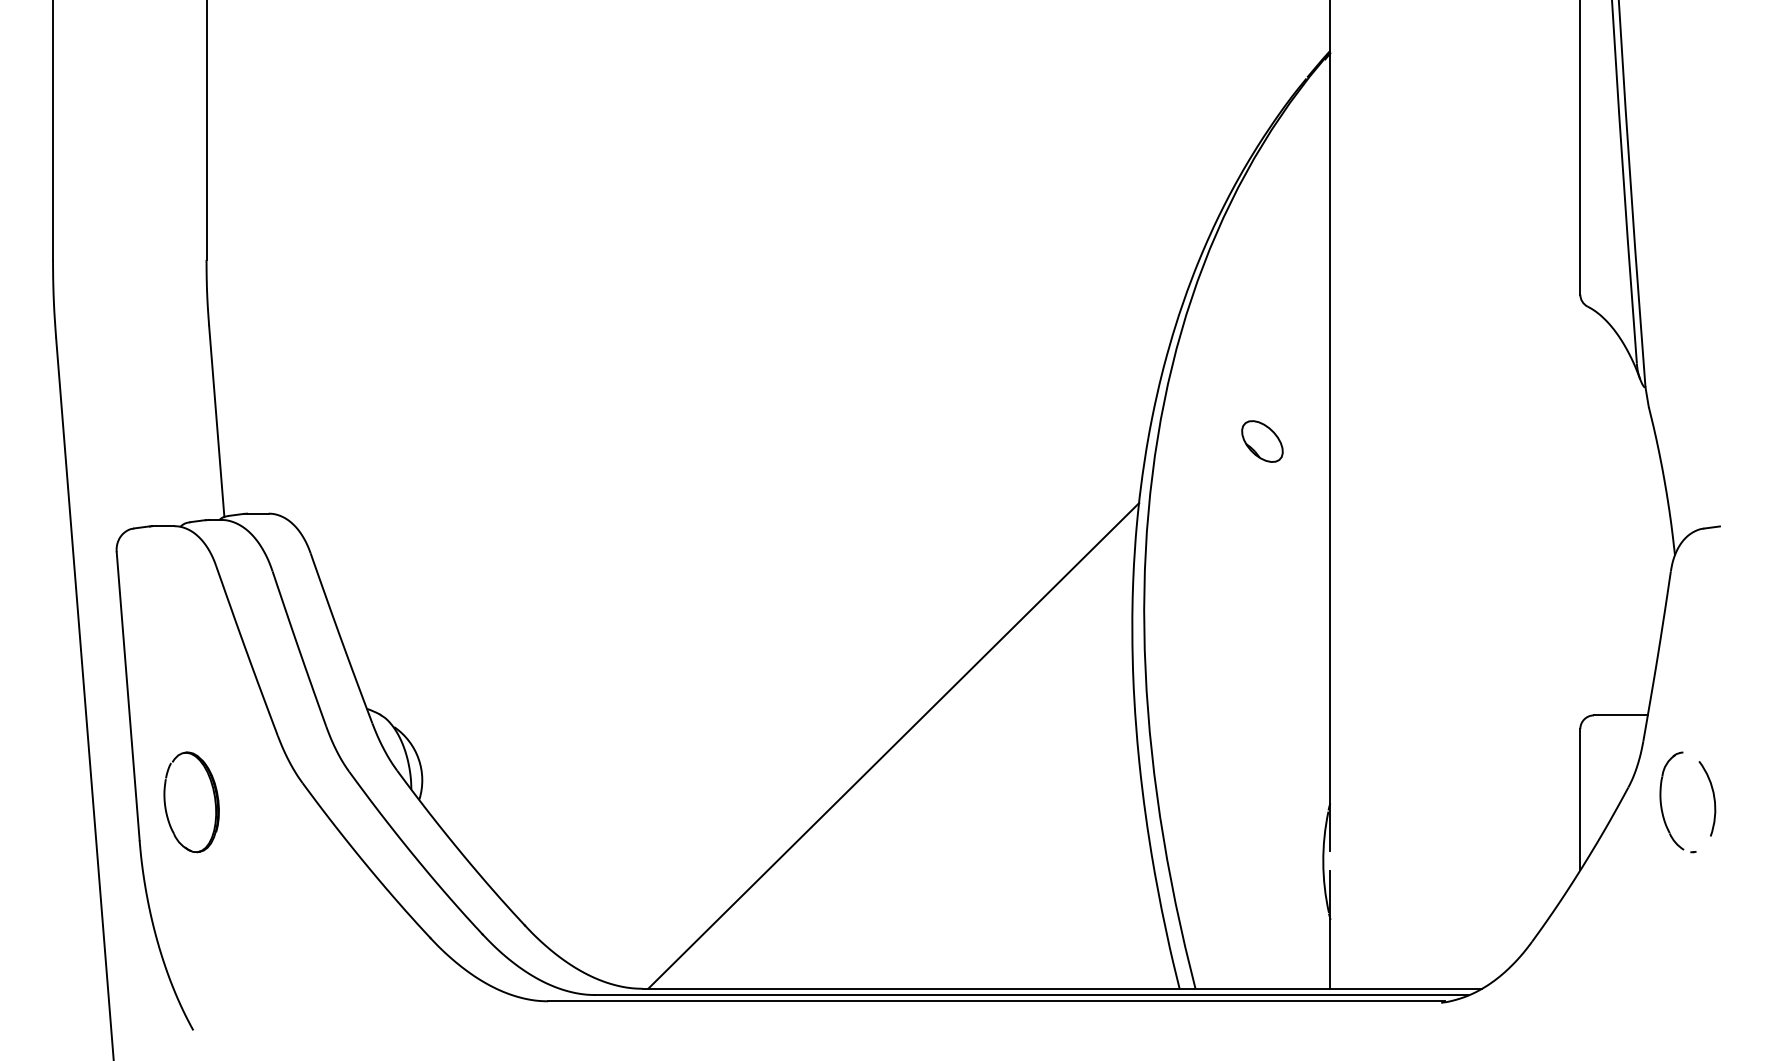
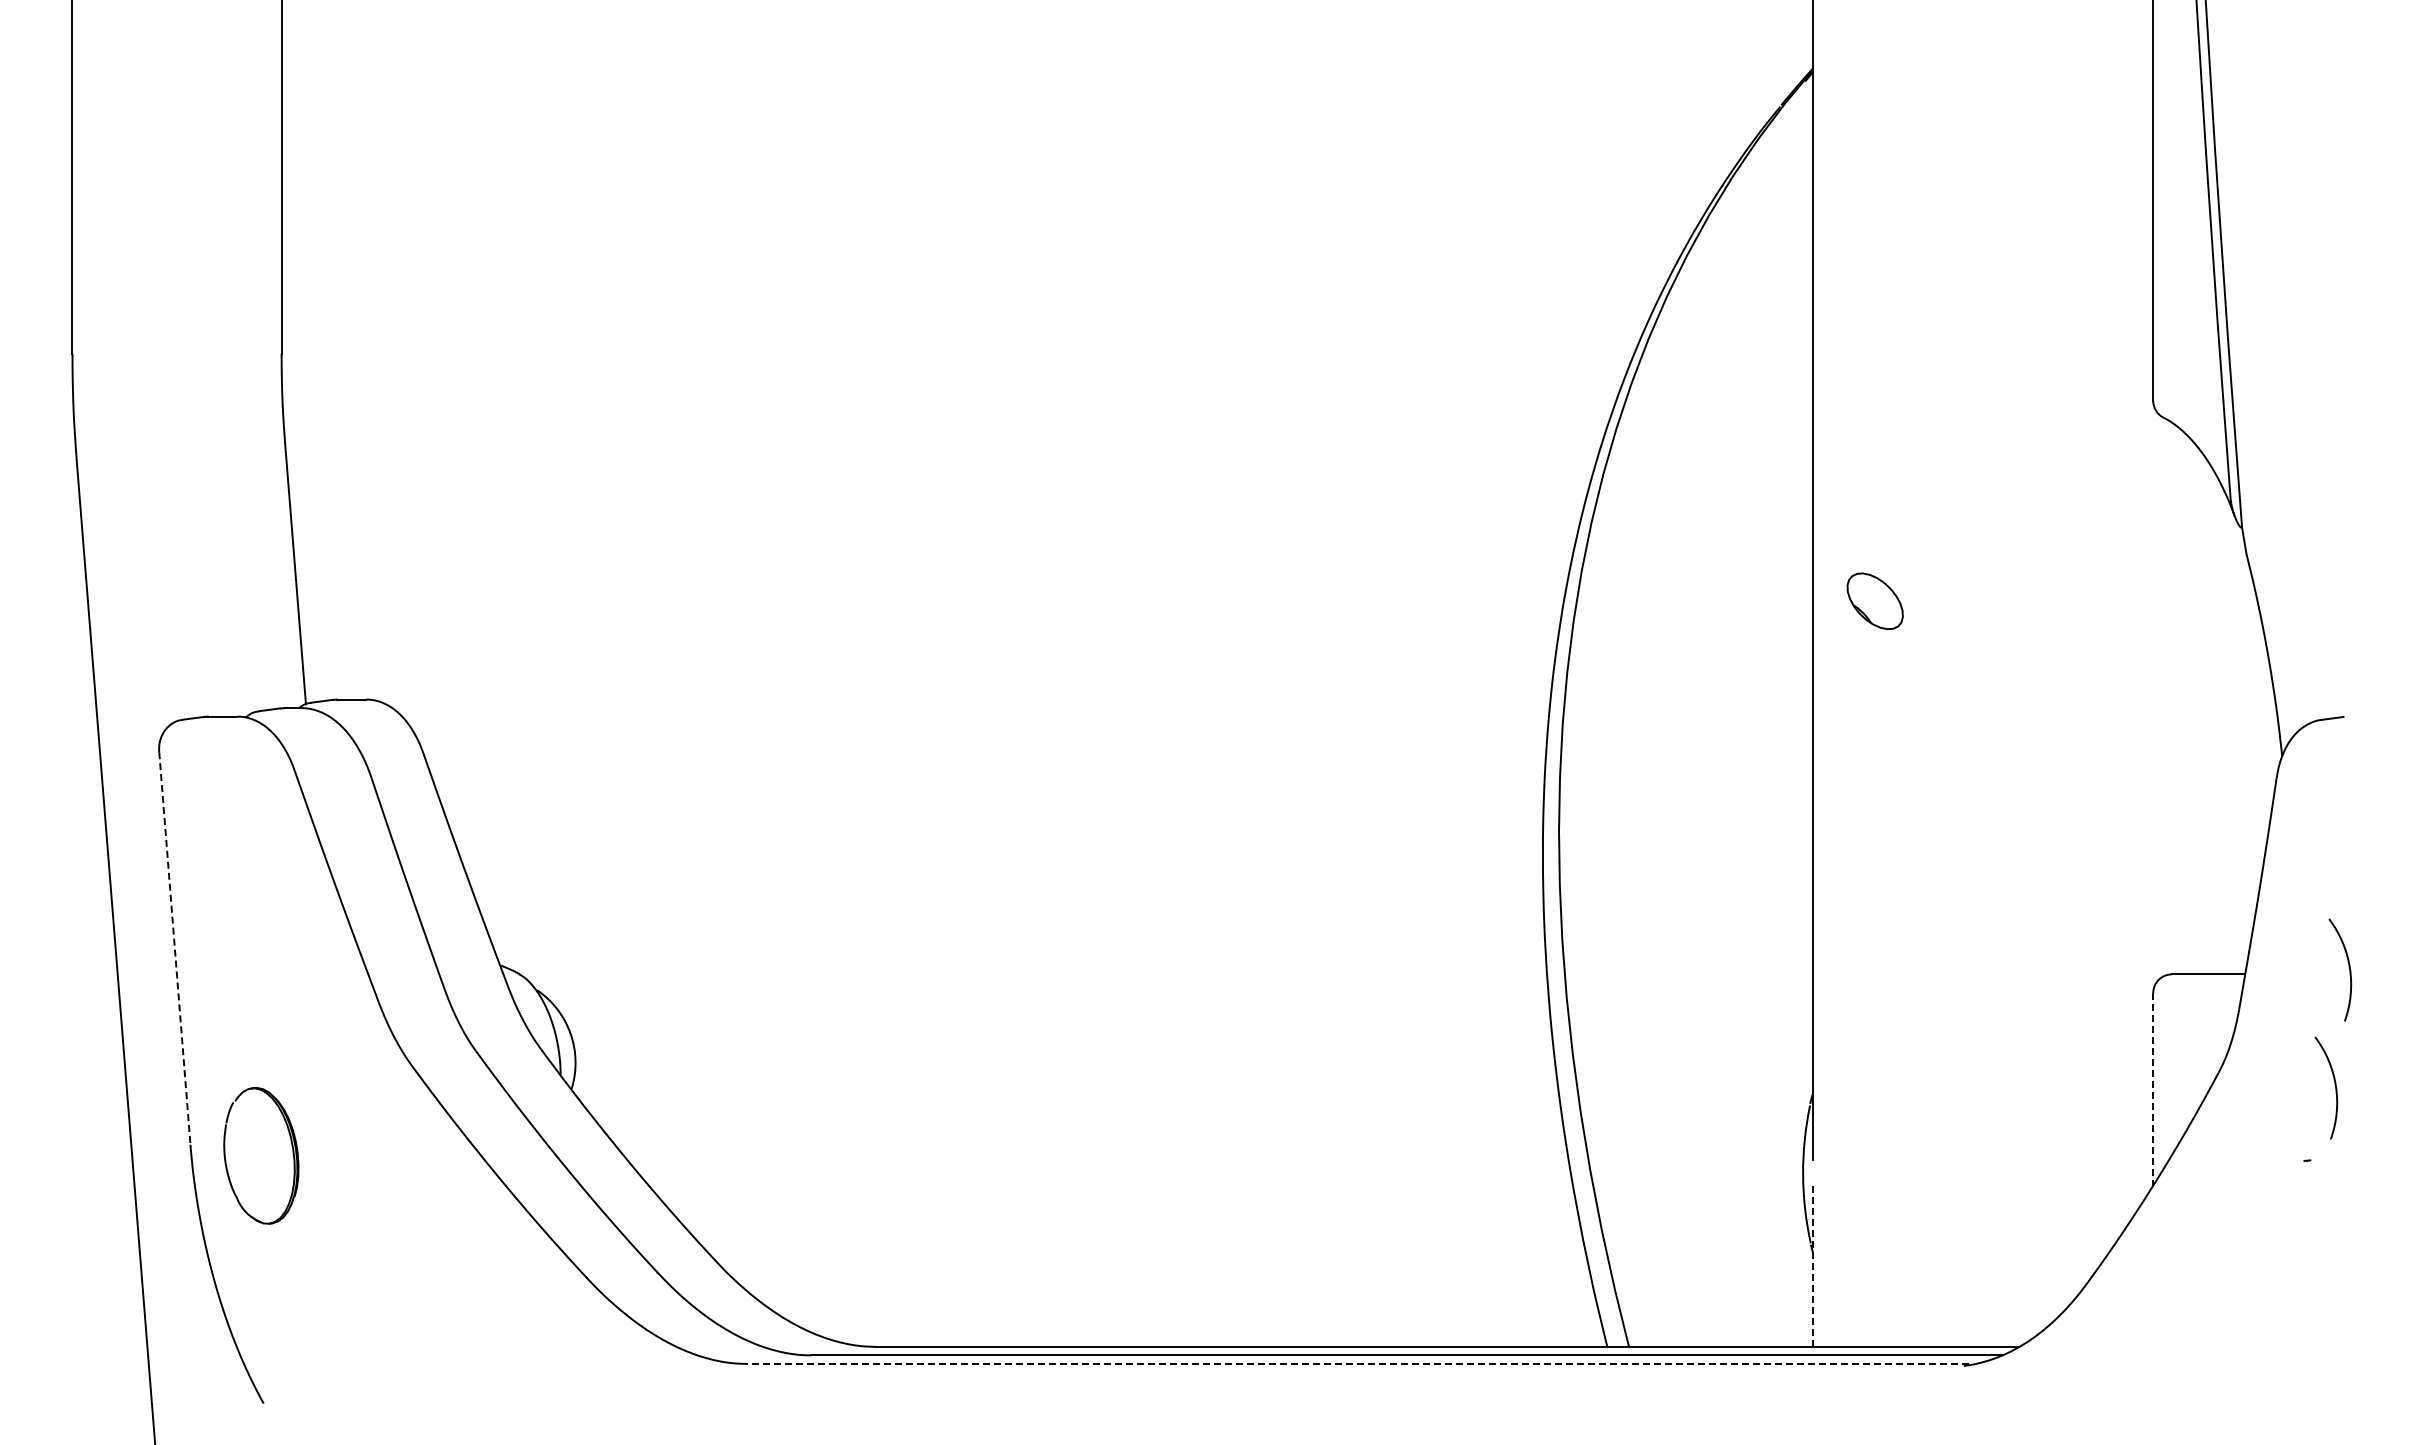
part: (1261, 441) -> (1874, 601), moved
line: (127, 696) -> (174, 948), solid -> dashed
arc: (1723, 710) -> (2348, 967), added
line: (893, 745) -> (1217, 1015), removed
line: (1580, 799) -> (2153, 1089), solid -> dashed
part: (214, 801) -> (292, 1154), moved
part: (1661, 805) -> (2264, 1096), removed
line: (1330, 930) -> (1812, 1267), solid -> dashed
line: (996, 1000) -> (1357, 1363), solid -> dashed

